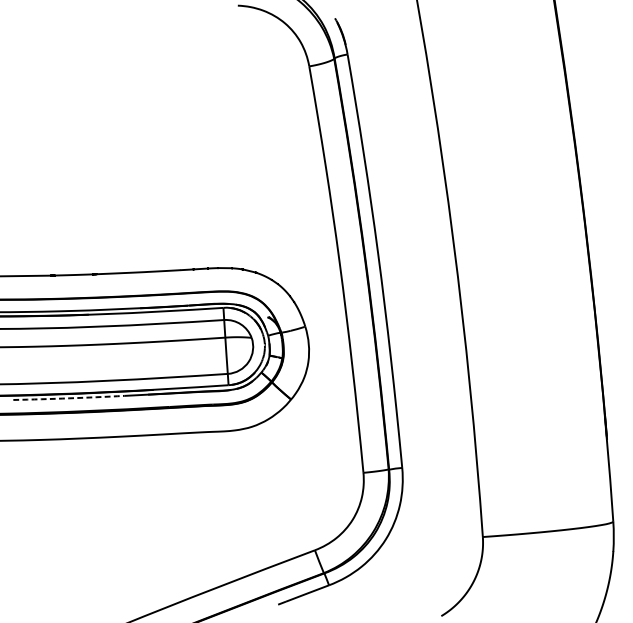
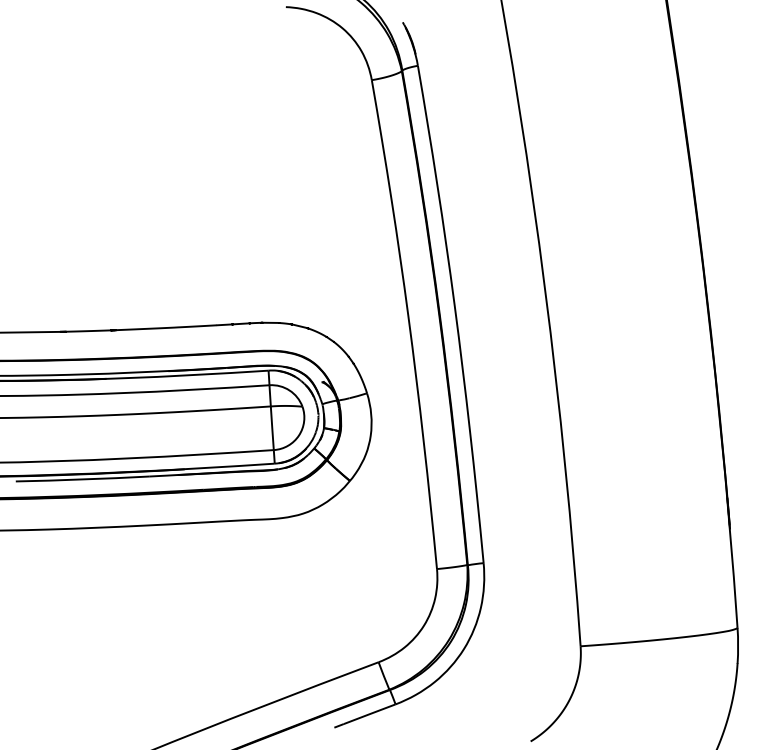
arc: (68, 398) -> (82, 479), dashed -> solid

